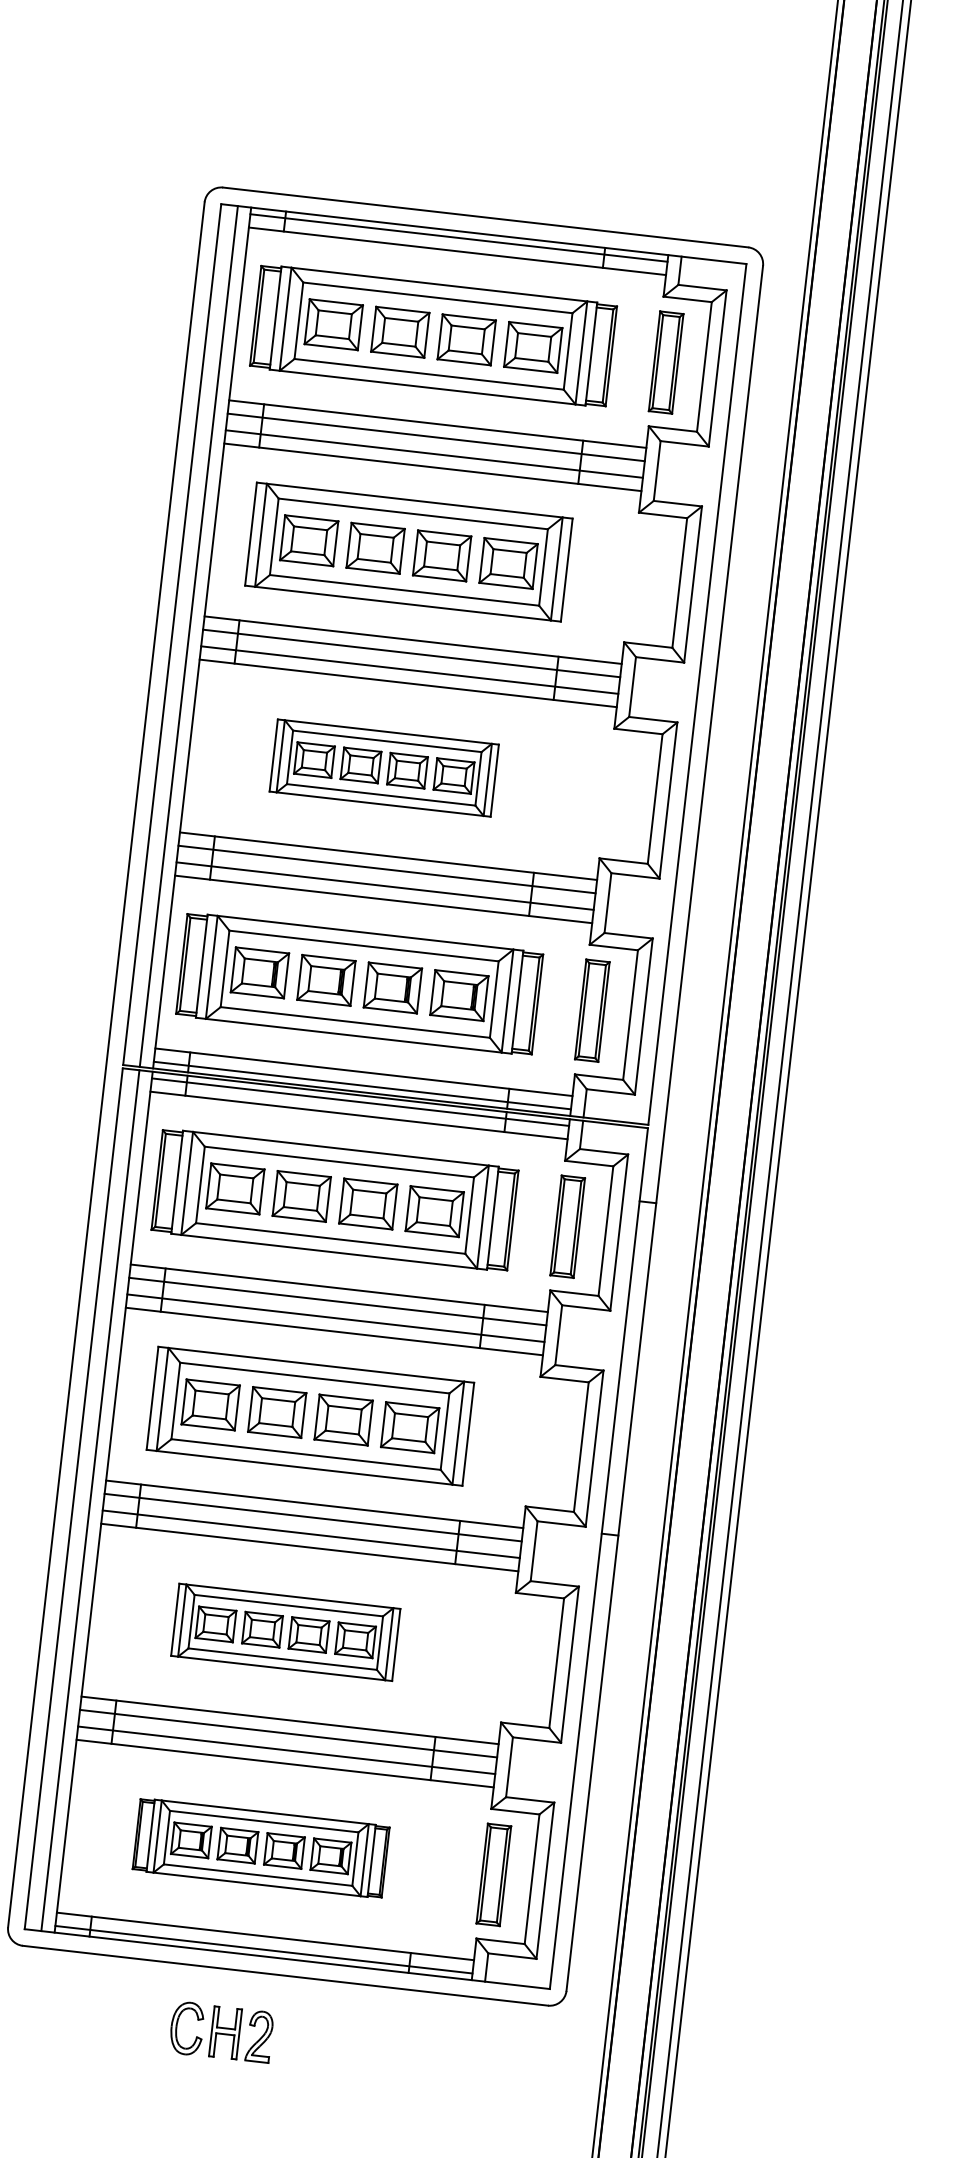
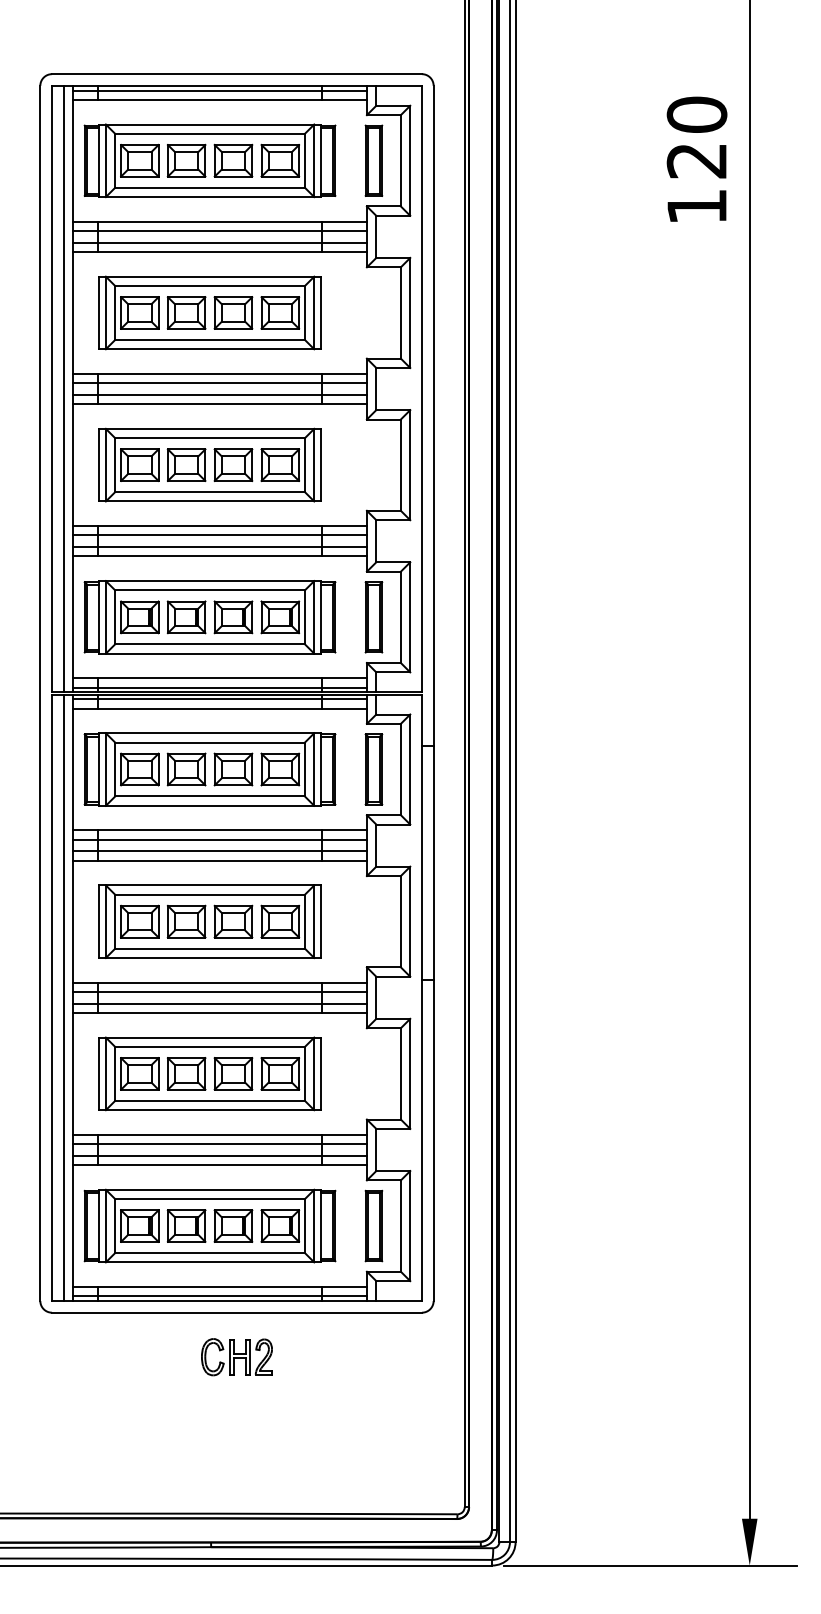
part: (383, 767) -> (209, 464), size x1.43
part: (285, 1631) -> (209, 1073), size x1.43
part: (260, 1847) -> (209, 1225), size x1.43
part: (220, 2032) -> (236, 1357), moved

